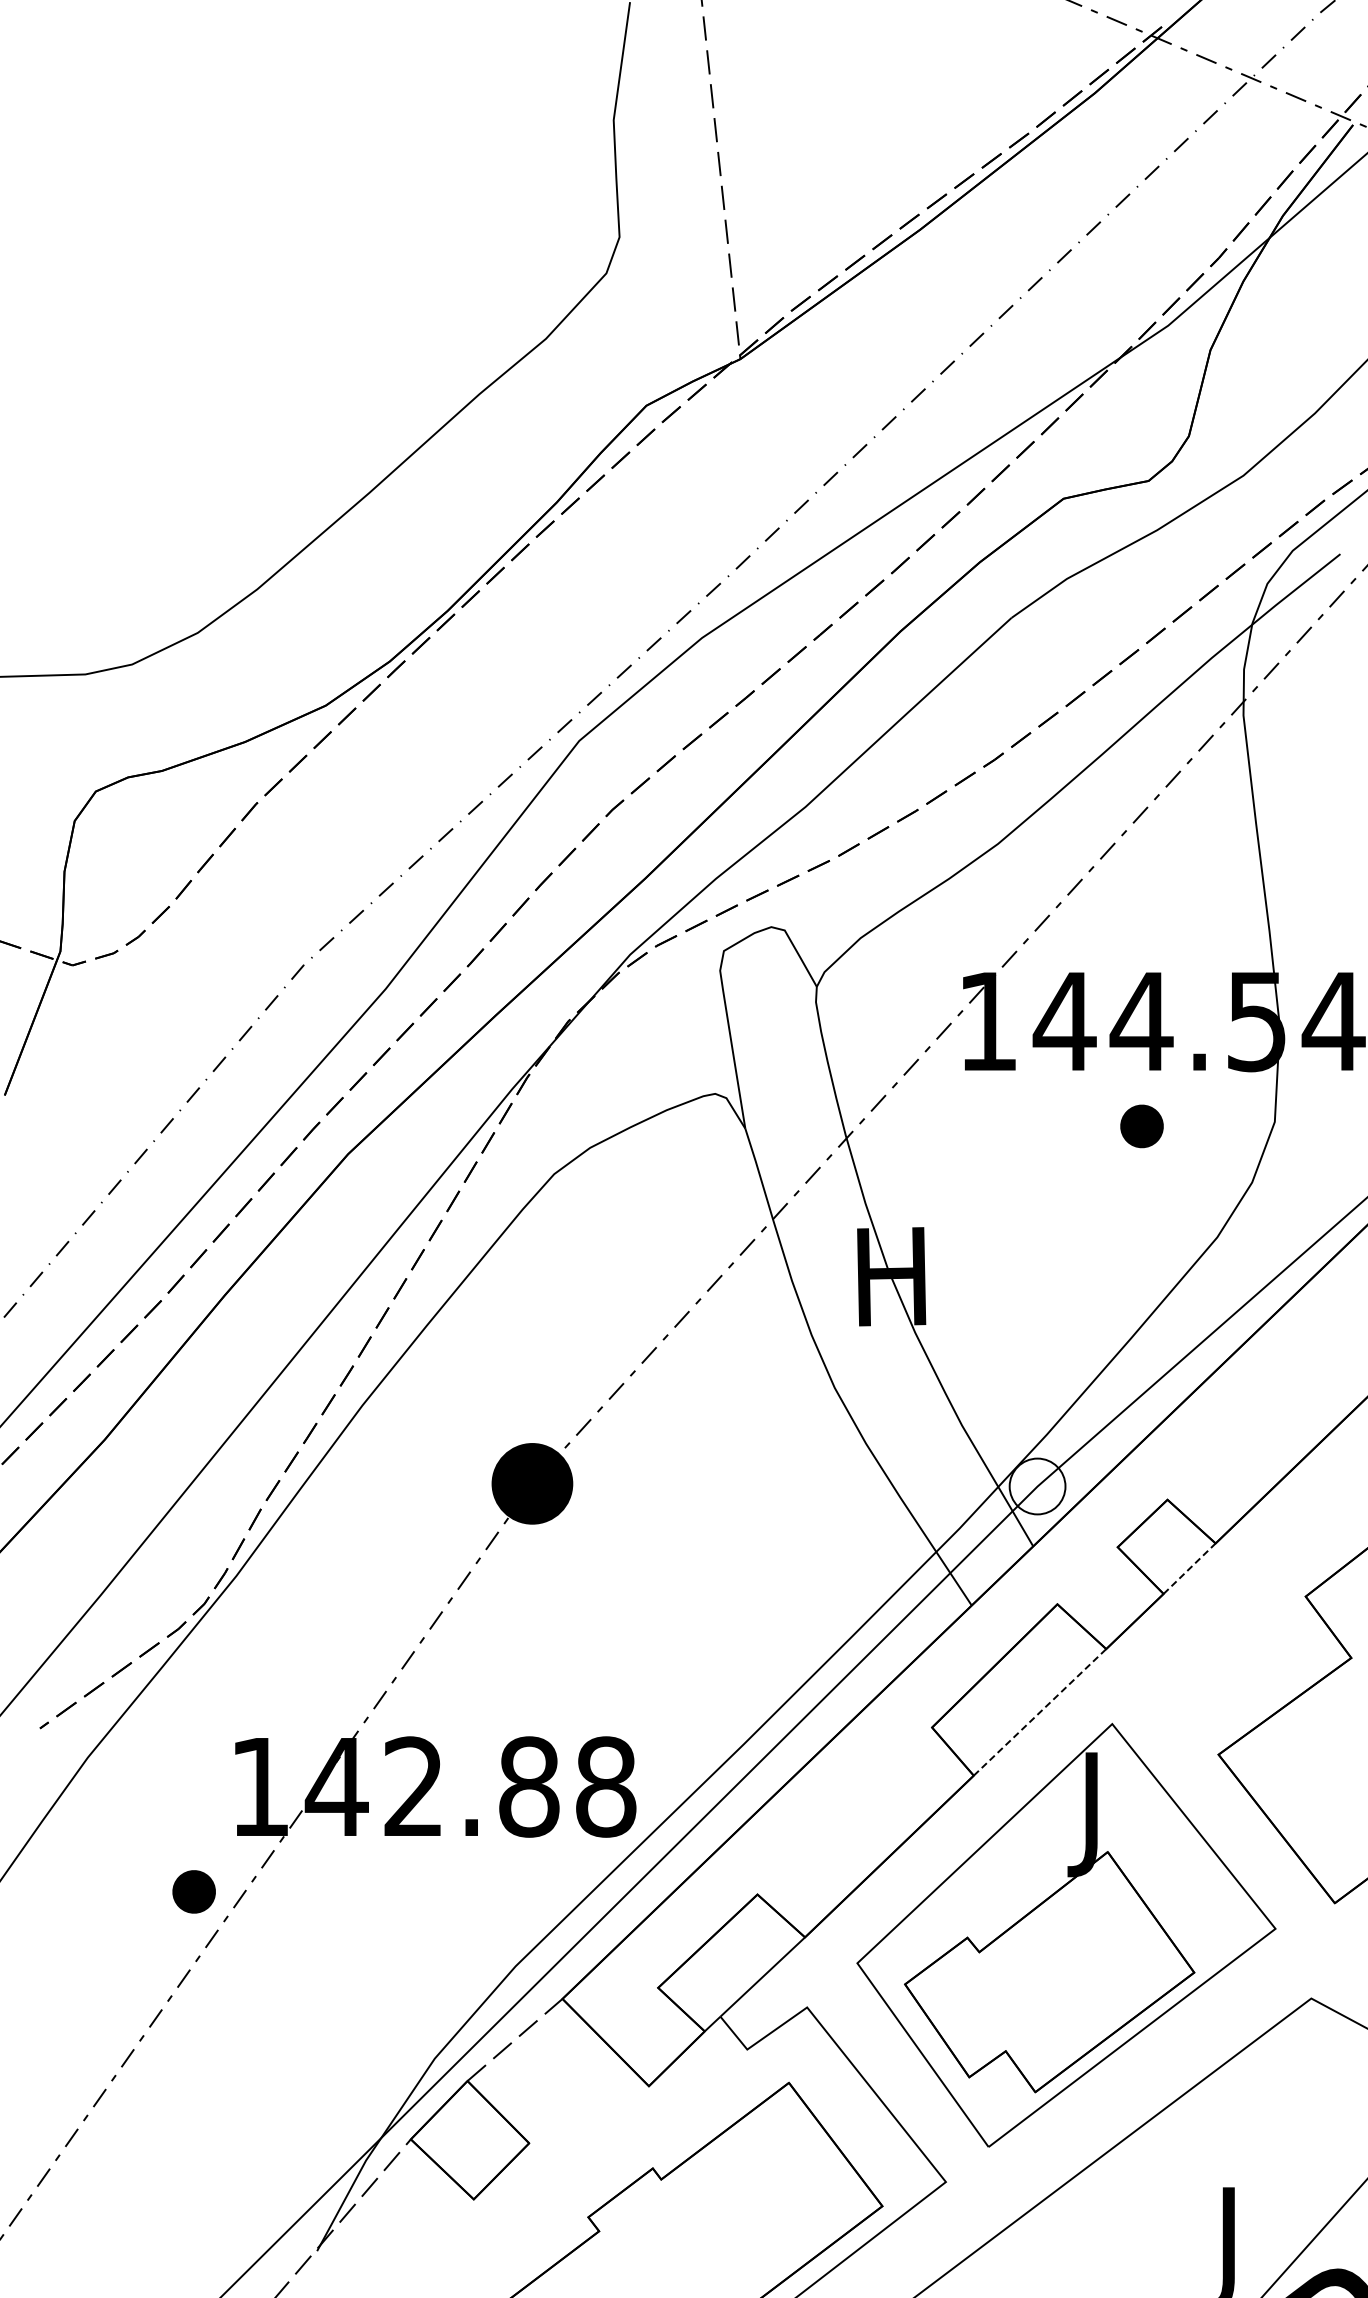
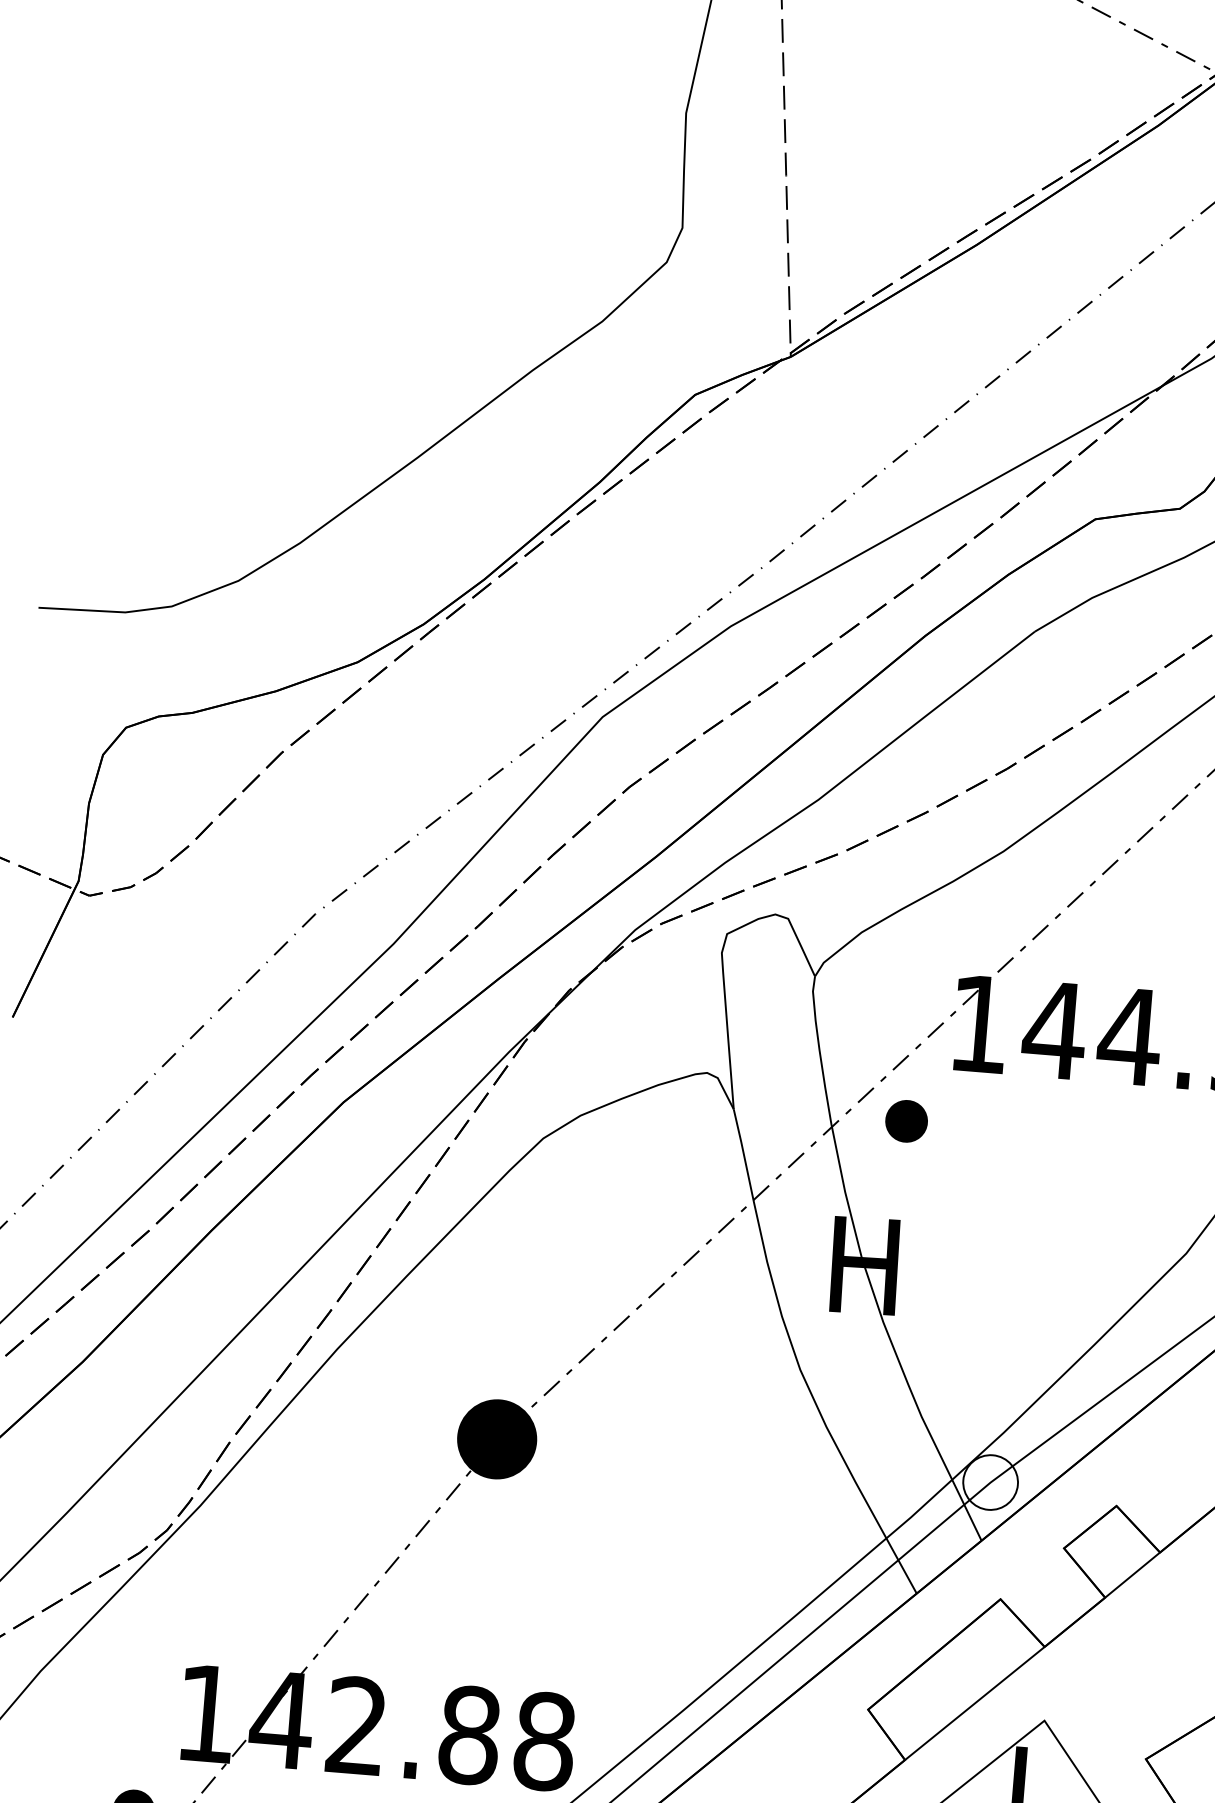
part: (1141, 1126) -> (906, 1121), moved
line: (1190, 1568) -> (1133, 1574), dashed -> solid
line: (1040, 1712) -> (975, 1703), dashed -> solid

